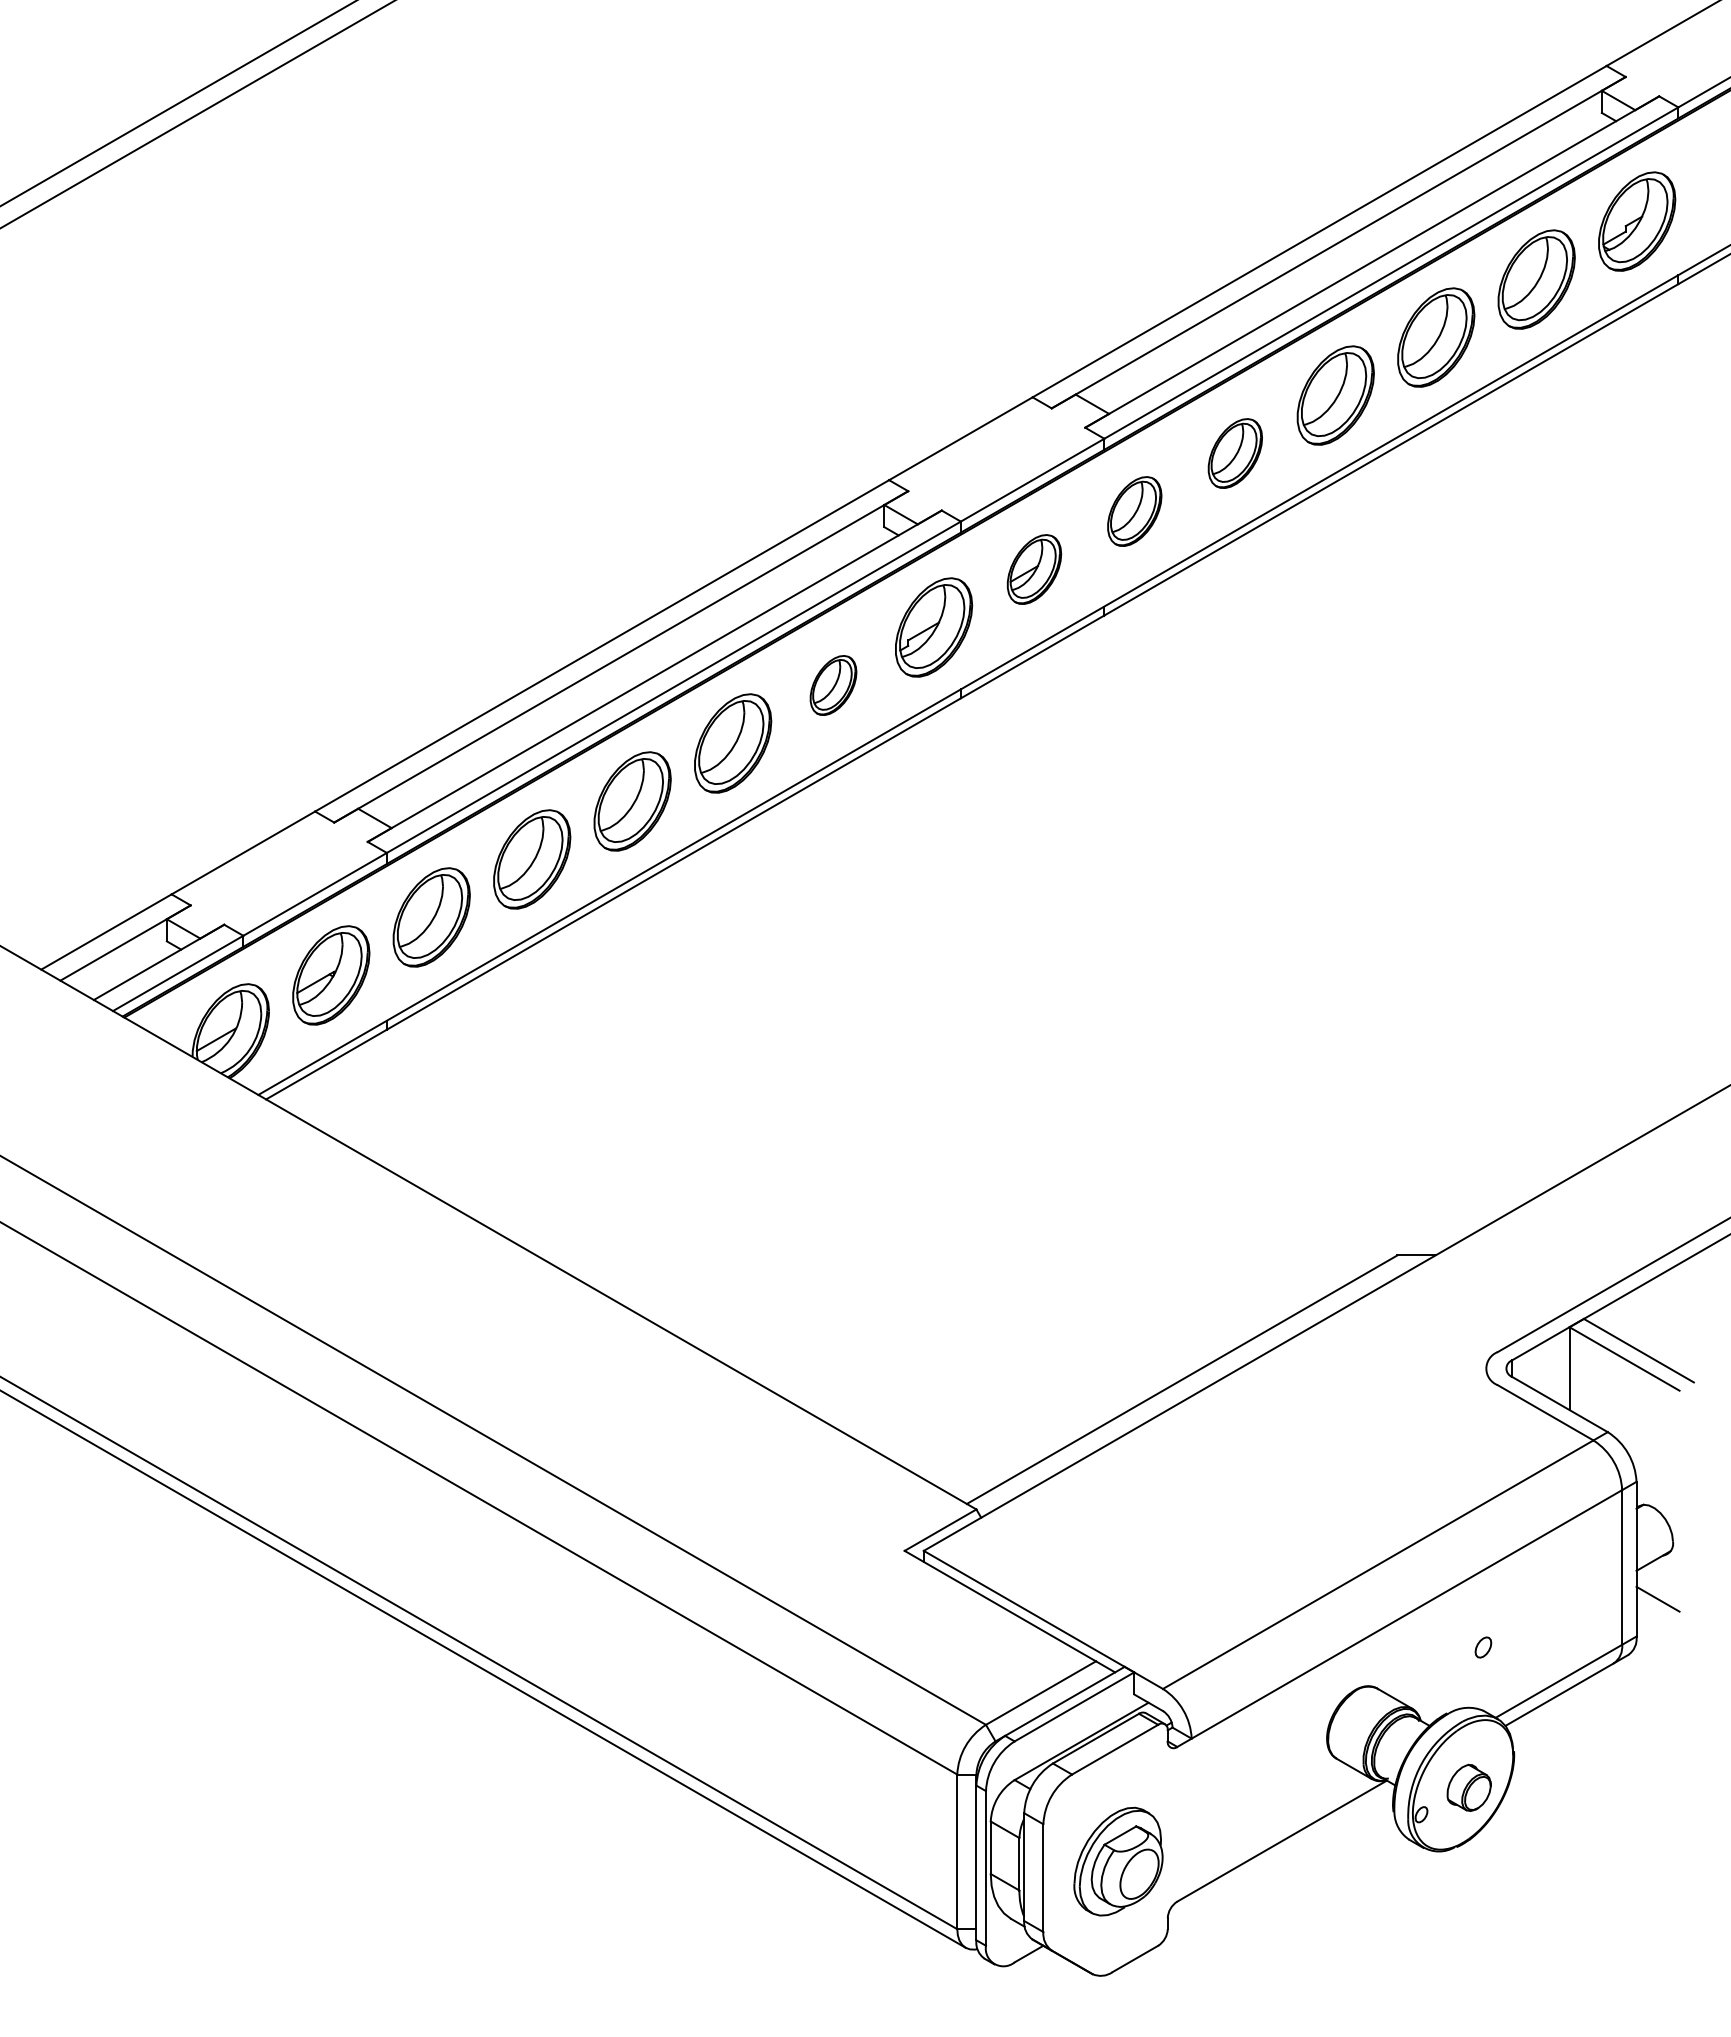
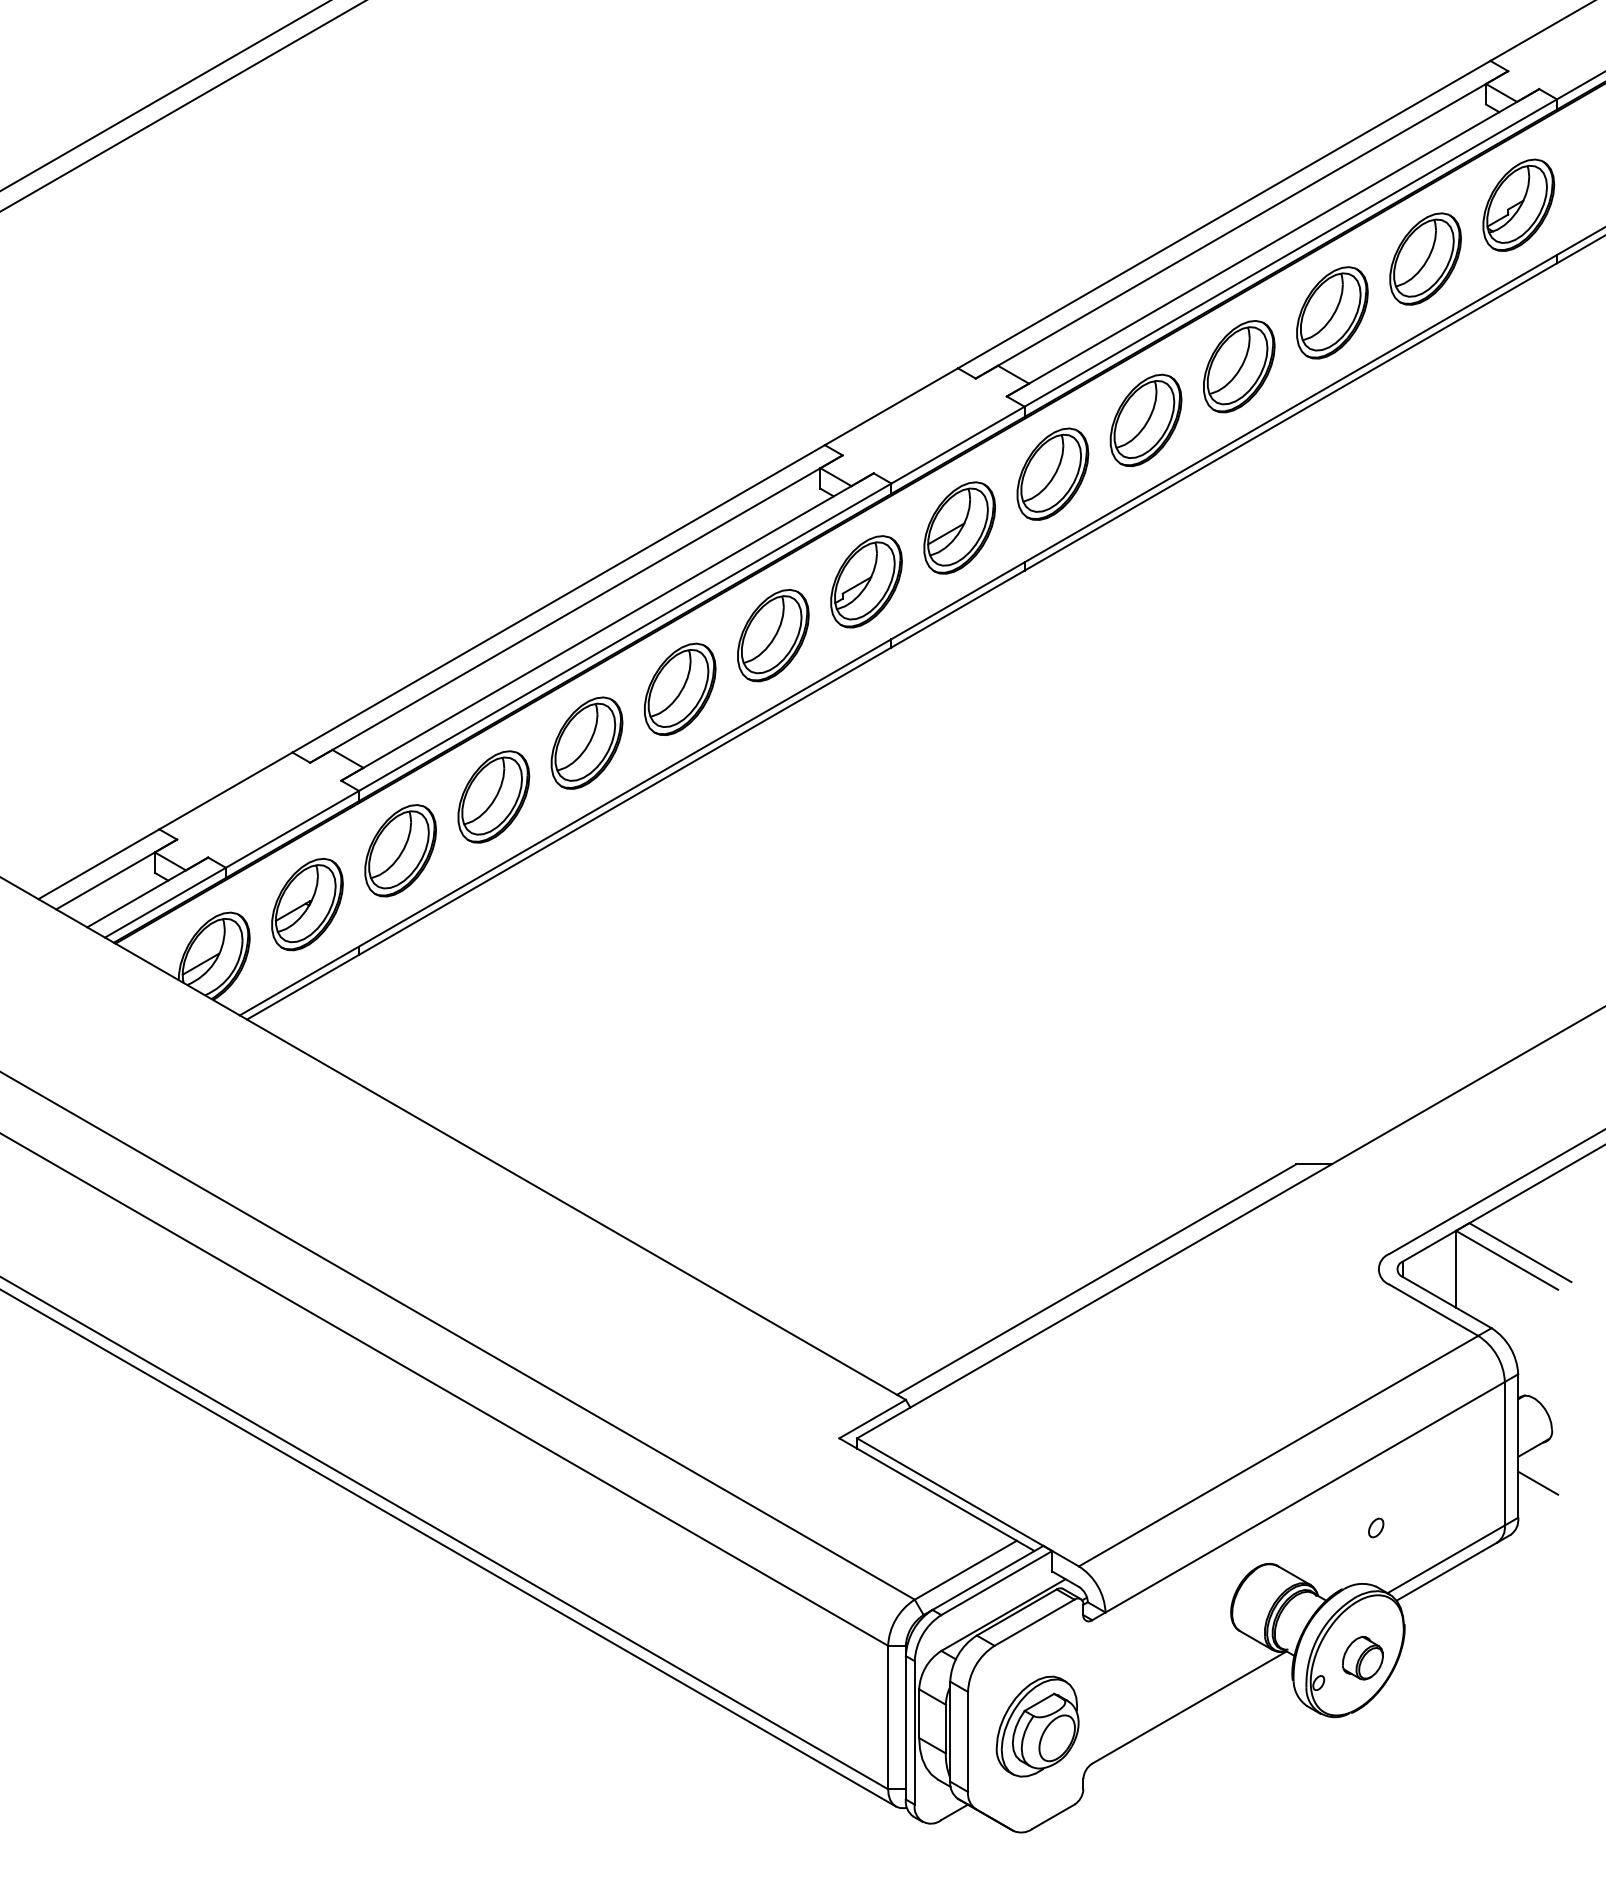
part: (1235, 453) -> (1146, 420), size x1.43
part: (1134, 511) -> (1052, 474), size x1.43
part: (1034, 569) -> (959, 528), size x1.43
part: (833, 685) -> (773, 635), size x1.67

